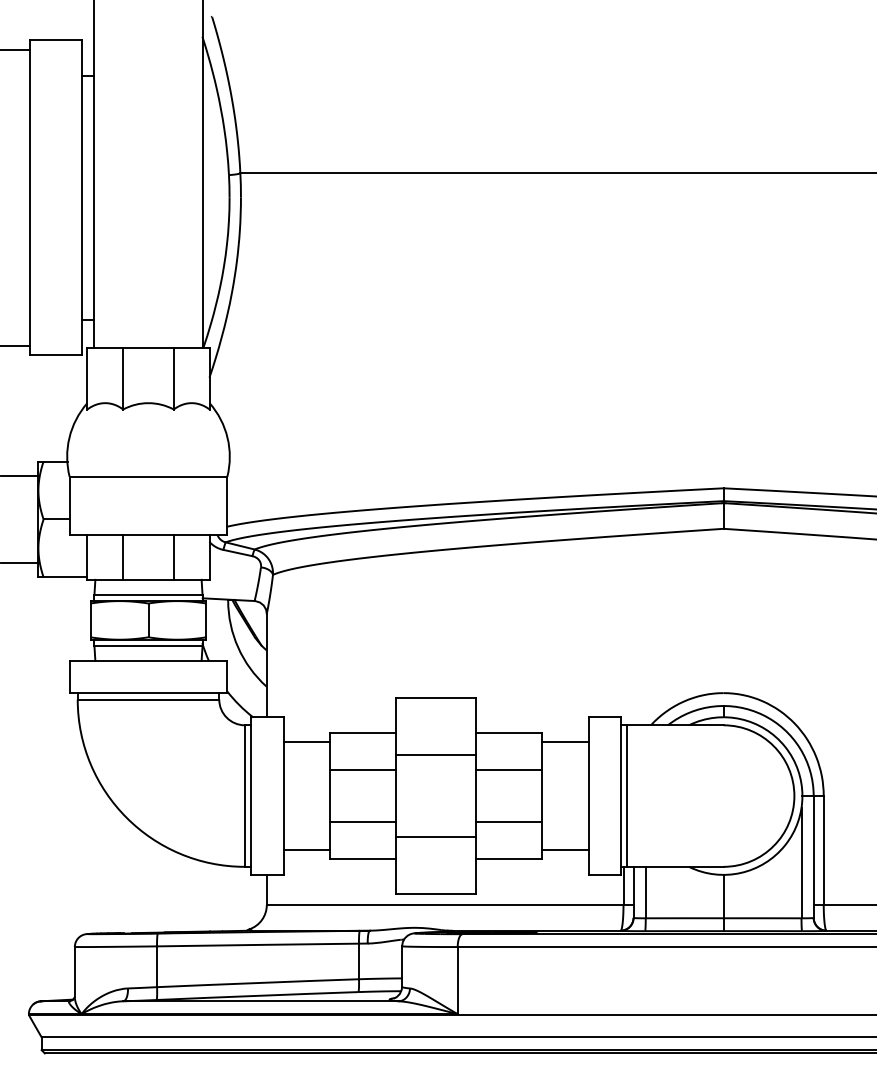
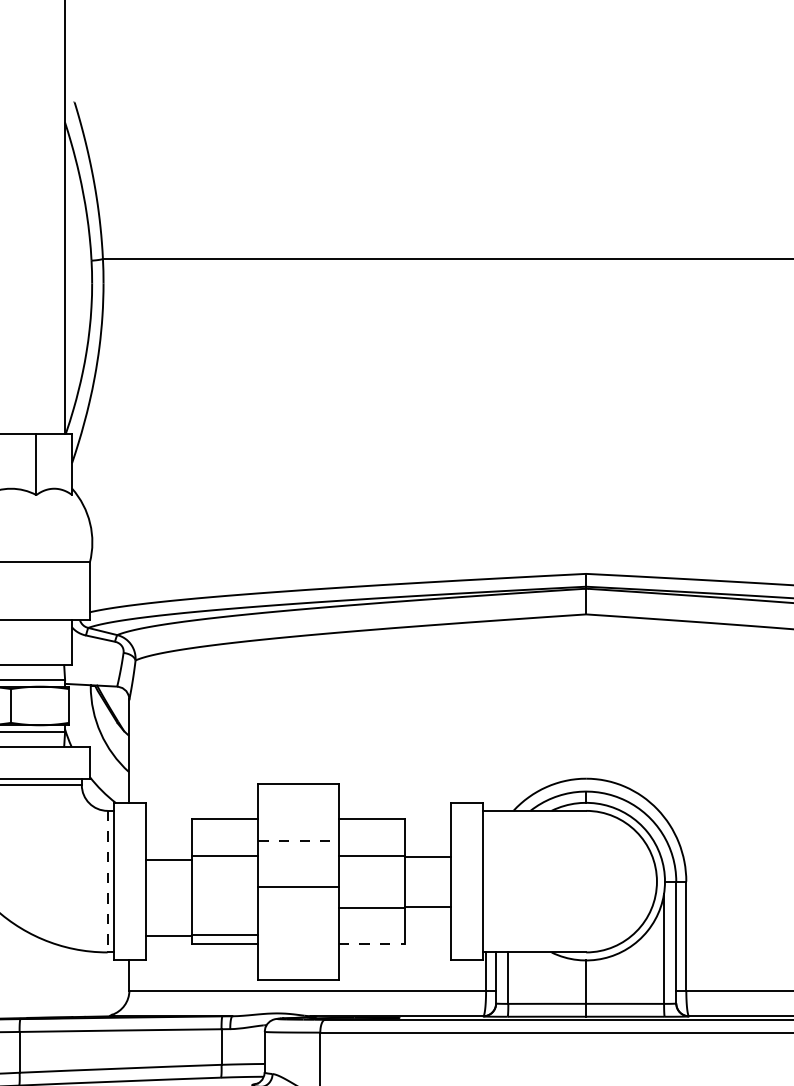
line: (173, 556) -> (36, 642), removed
line: (306, 742) -> (169, 860), moved
line: (565, 742) -> (428, 857), moved
line: (436, 755) -> (299, 841), solid -> dashed
line: (627, 795) -> (490, 881), removed
line: (245, 796) -> (108, 882), solid -> dashed
line: (362, 822) -> (225, 935), moved
line: (435, 836) -> (298, 887), moved
line: (565, 850) -> (428, 907), moved
line: (509, 858) -> (372, 944), solid -> dashed

